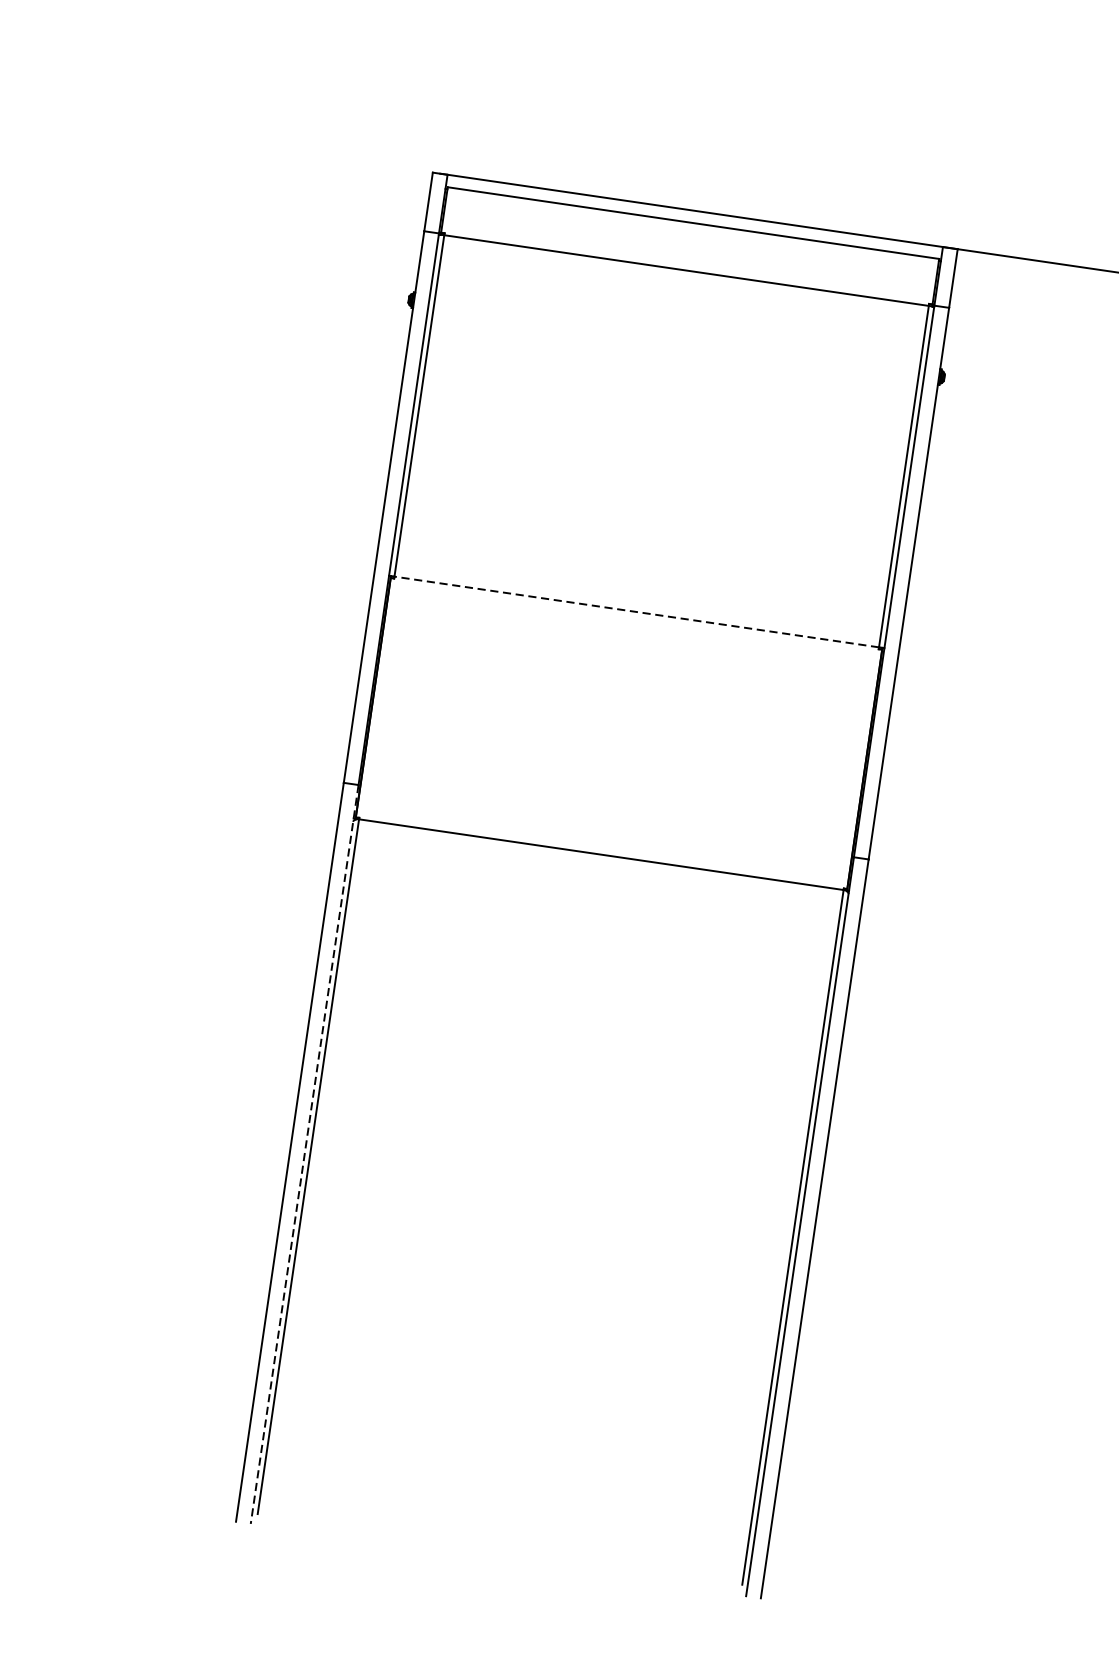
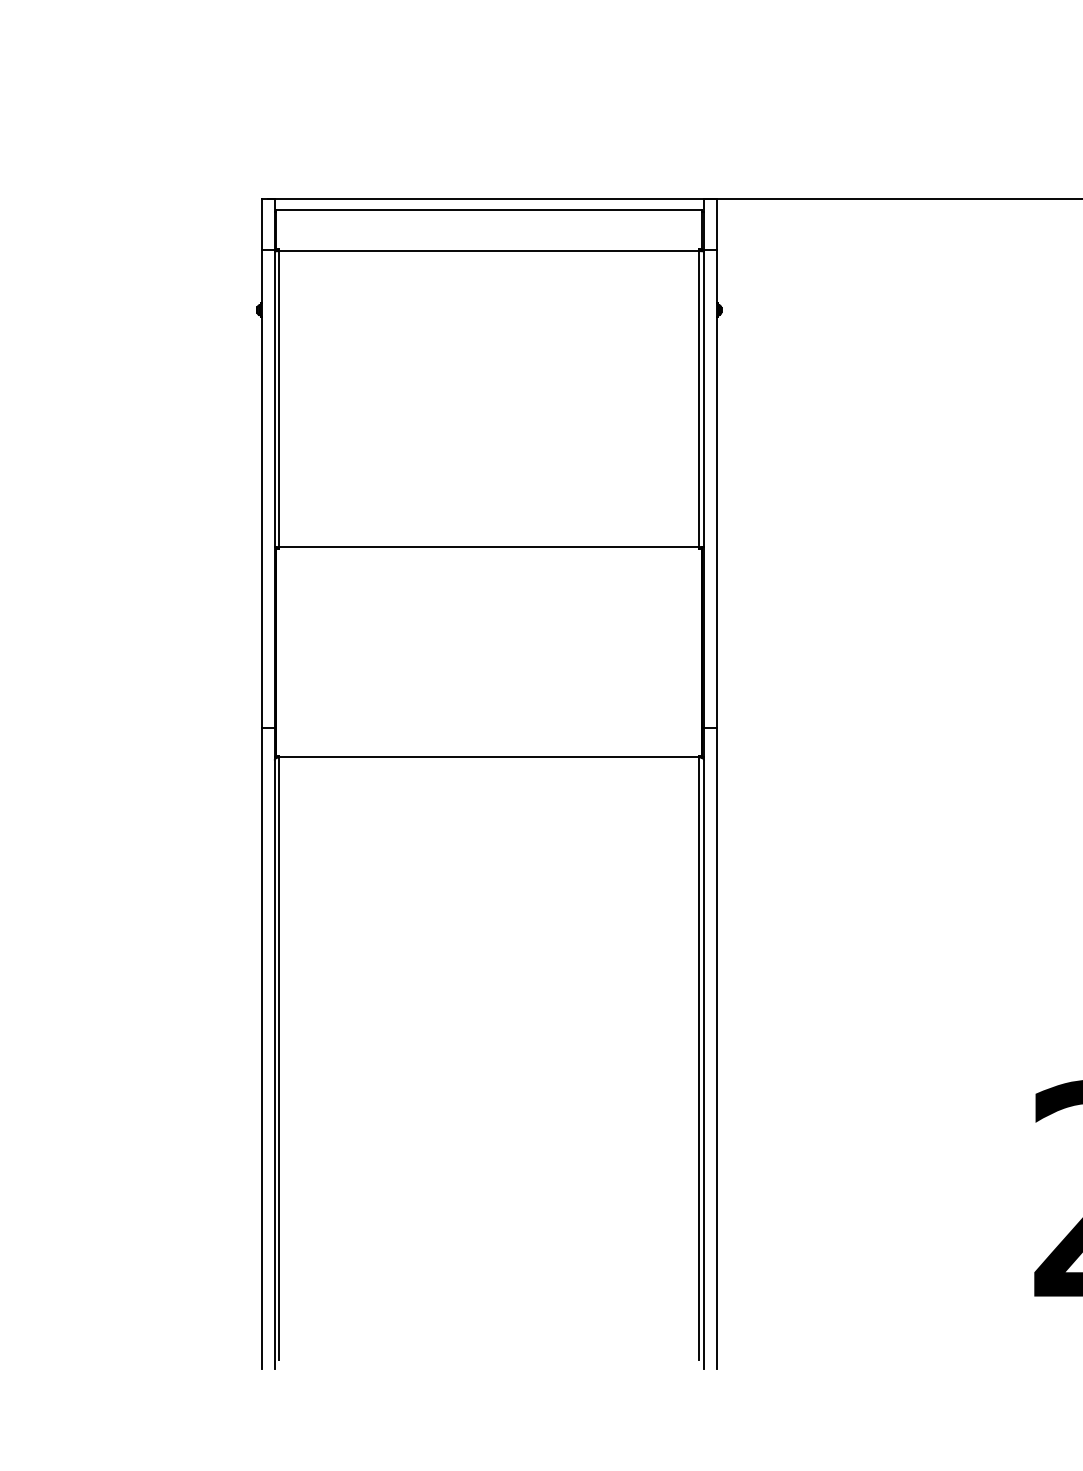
line: (635, 612) -> (488, 547), dashed -> solid
line: (304, 1155) -> (274, 1049), dashed -> solid

